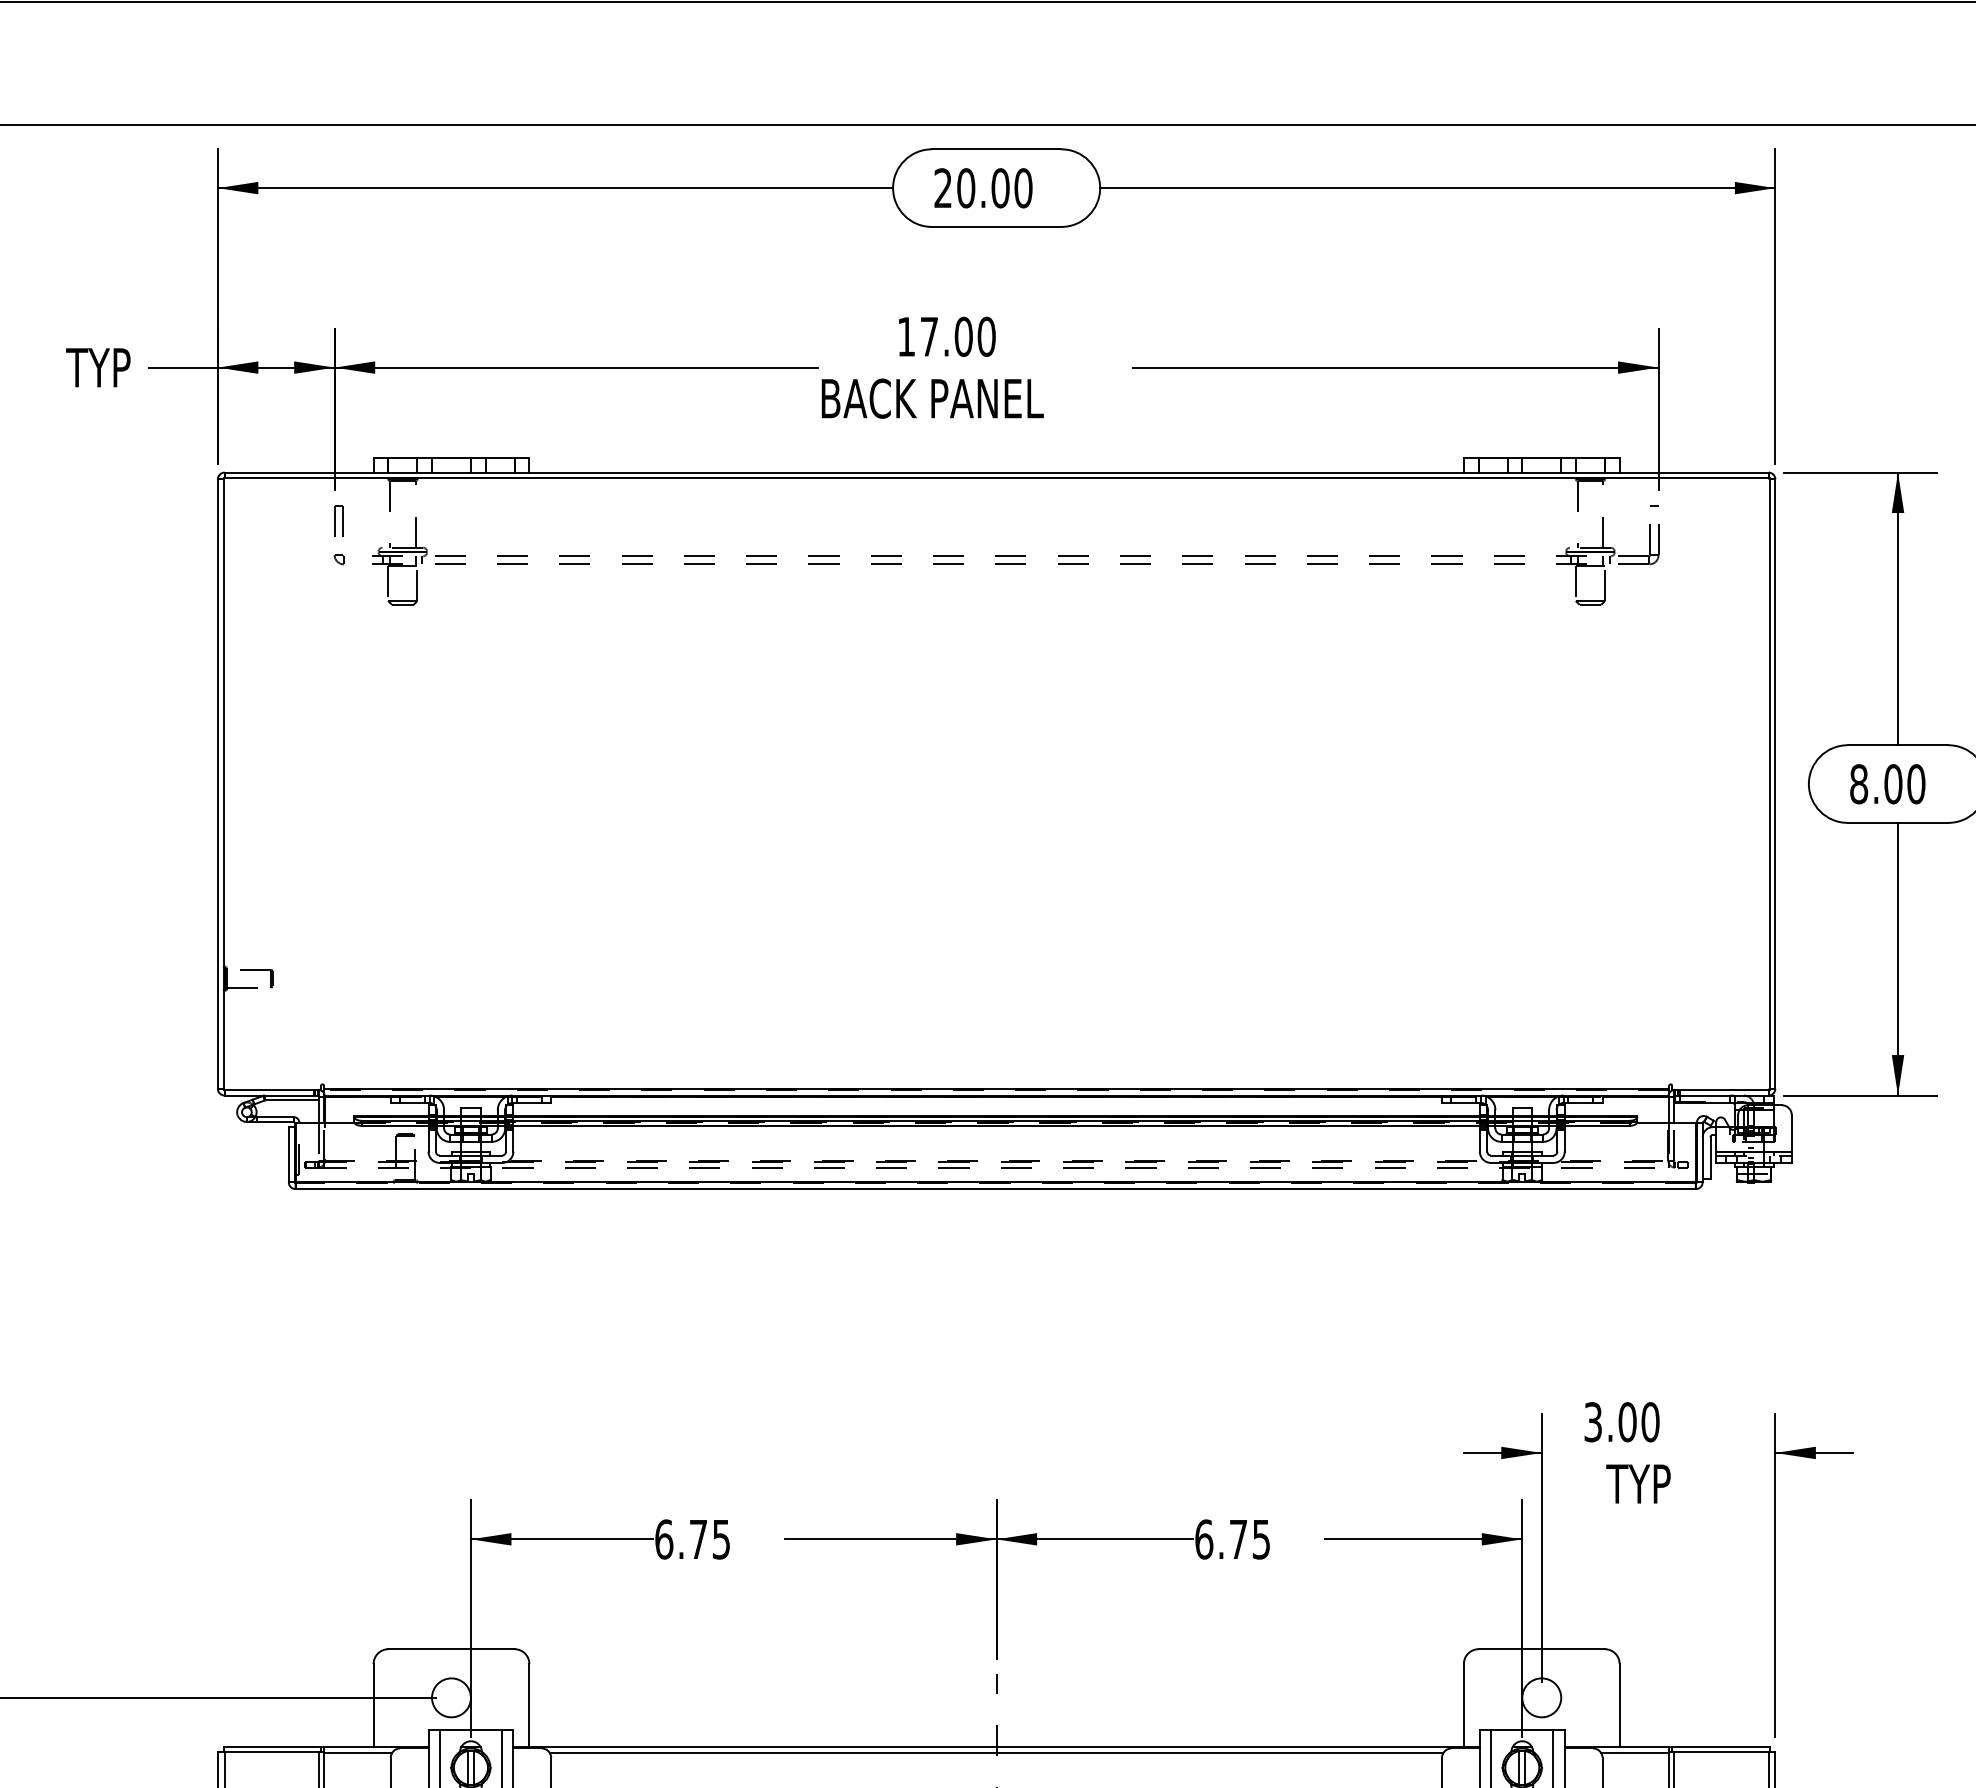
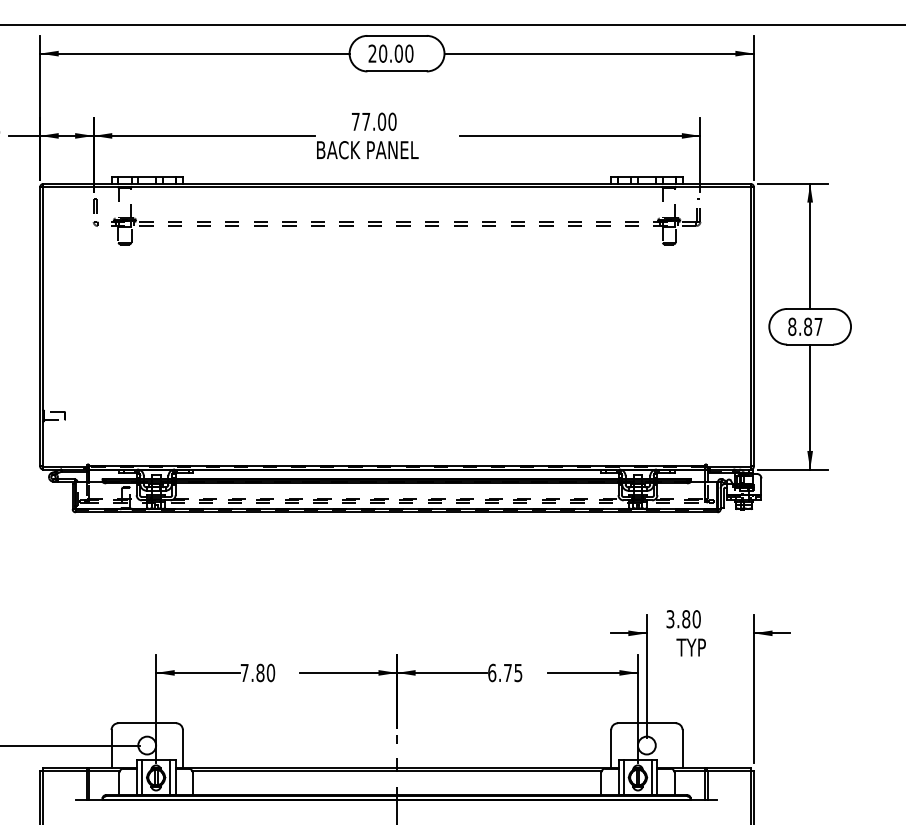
text: (905, 336) -> (355, 121), 17.00 -> 77.00
text: (1905, 783) -> (813, 326), 8.00 -> 8.87
text: (1628, 1422) -> (686, 619), 3.00 -> 3.80
text: (692, 1538) -> (257, 672), 6.75 -> 7.80

